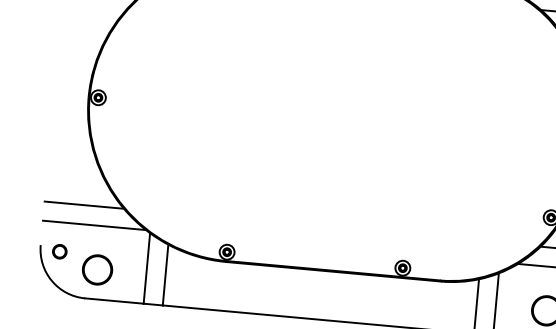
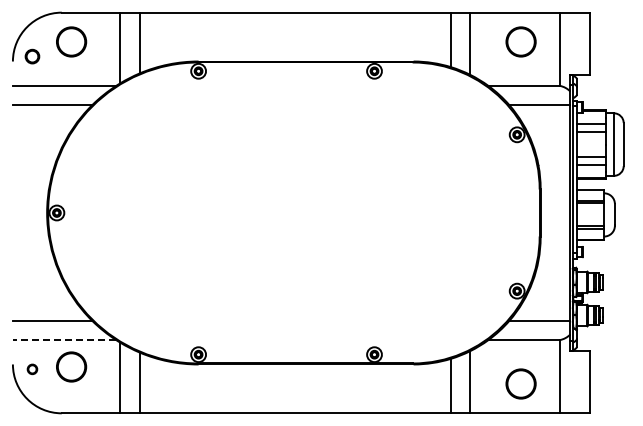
line: (94, 225) -> (64, 340), solid -> dashed
part: (59, 251) -> (32, 369), size x0.7
circle: (97, 269) -> (71, 366), moved

